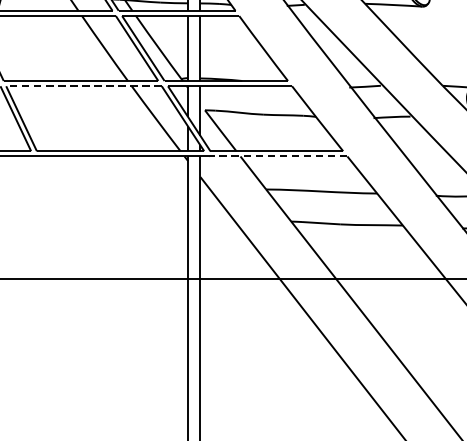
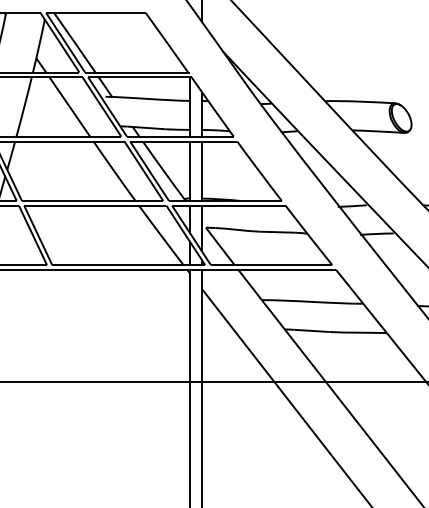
line: (83, 86) -> (94, 205), dashed -> solid
line: (277, 156) -> (272, 269), dashed -> solid

